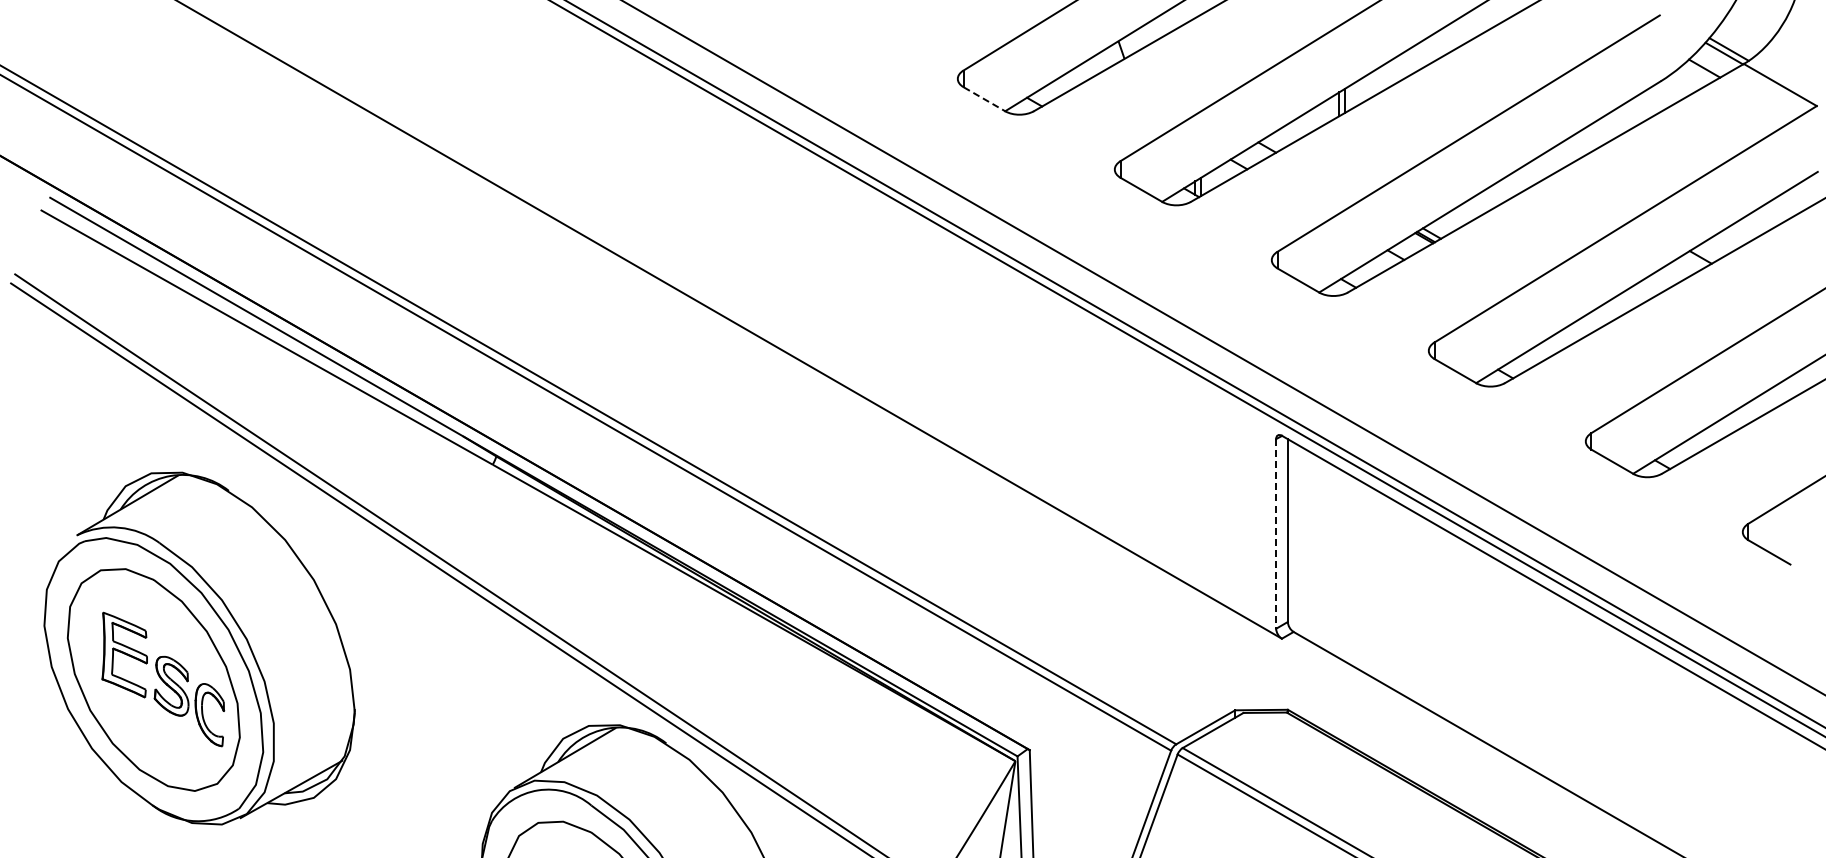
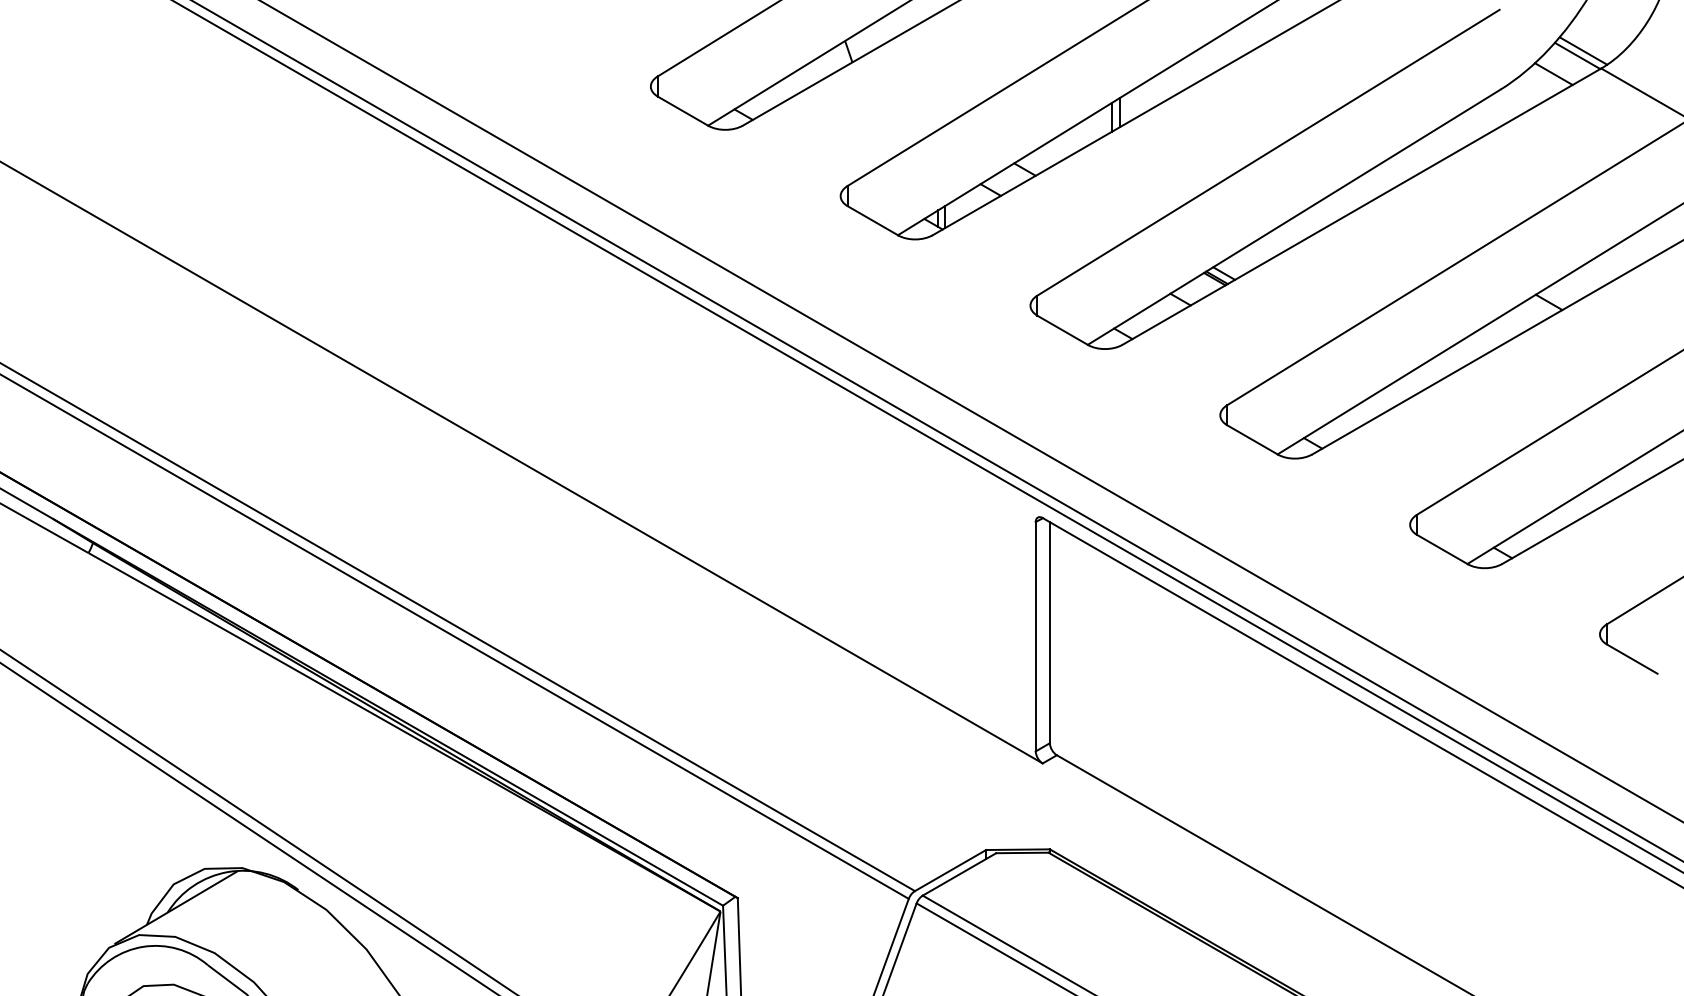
line: (985, 99) -> (684, 111), dashed -> solid
line: (1276, 533) -> (1036, 636), dashed -> solid

